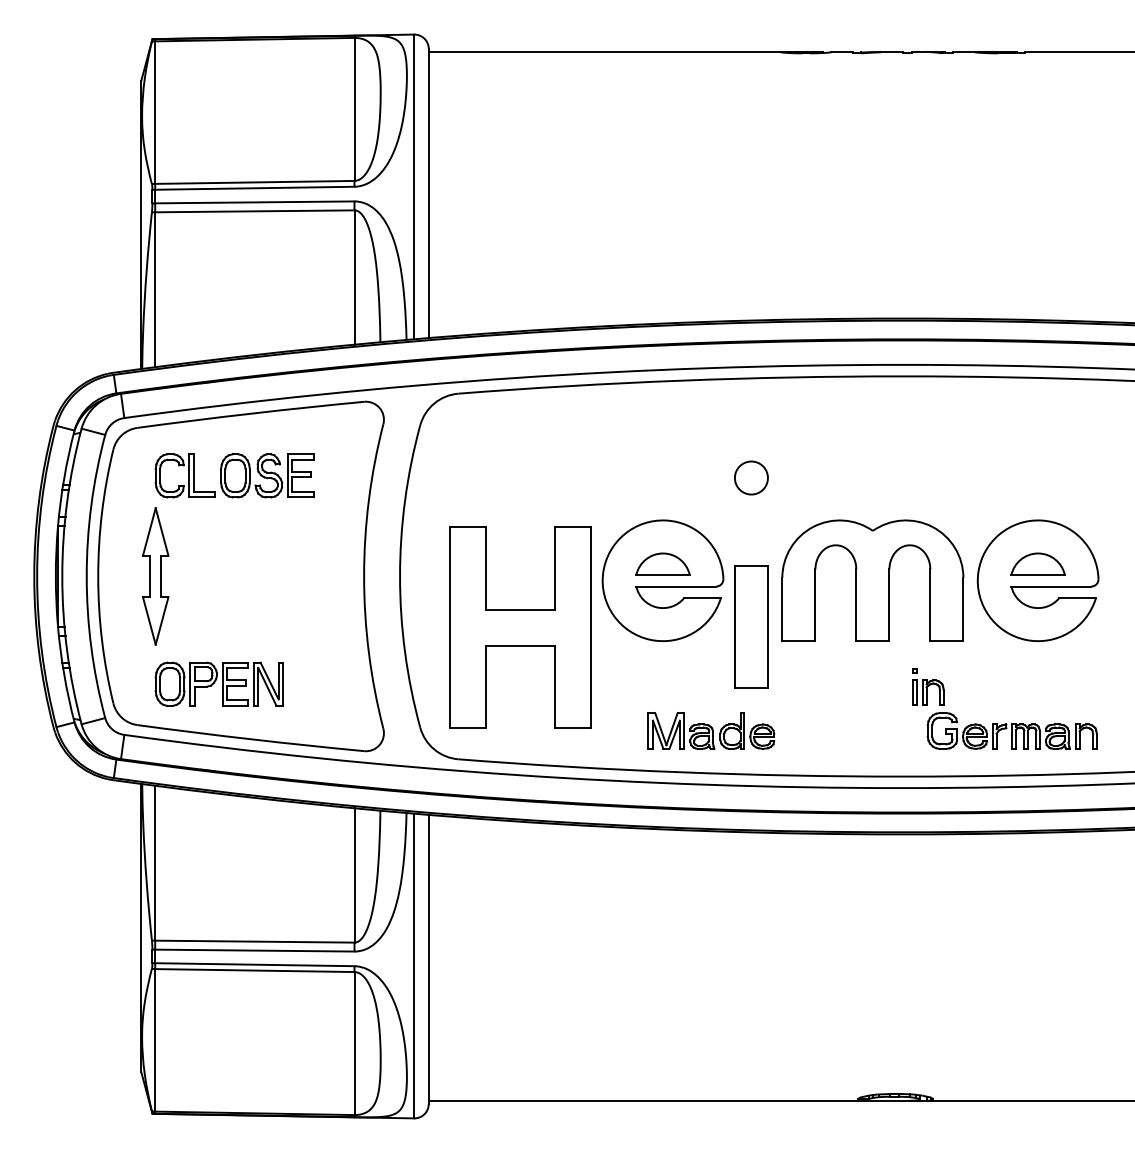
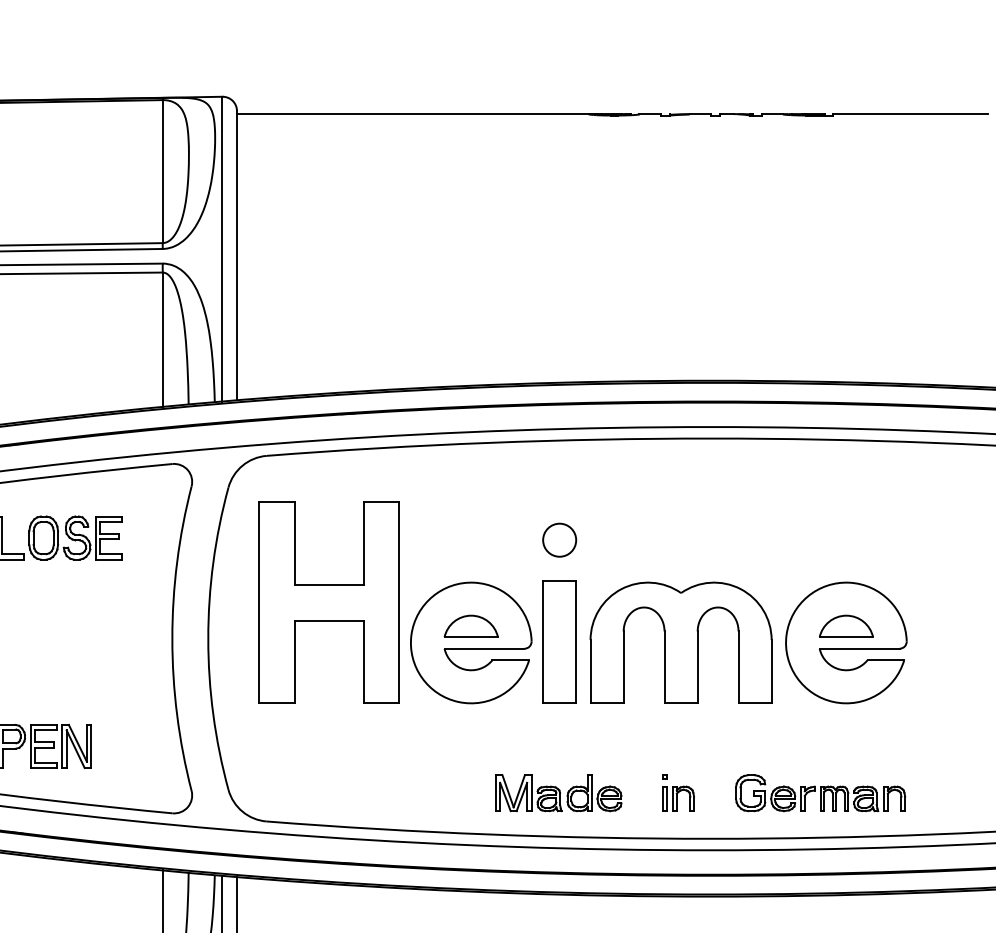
part: (751, 626) -> (559, 641), moved
part: (520, 627) -> (328, 602), moved
part: (928, 686) -> (678, 792), moved
part: (711, 730) -> (558, 792), moved

